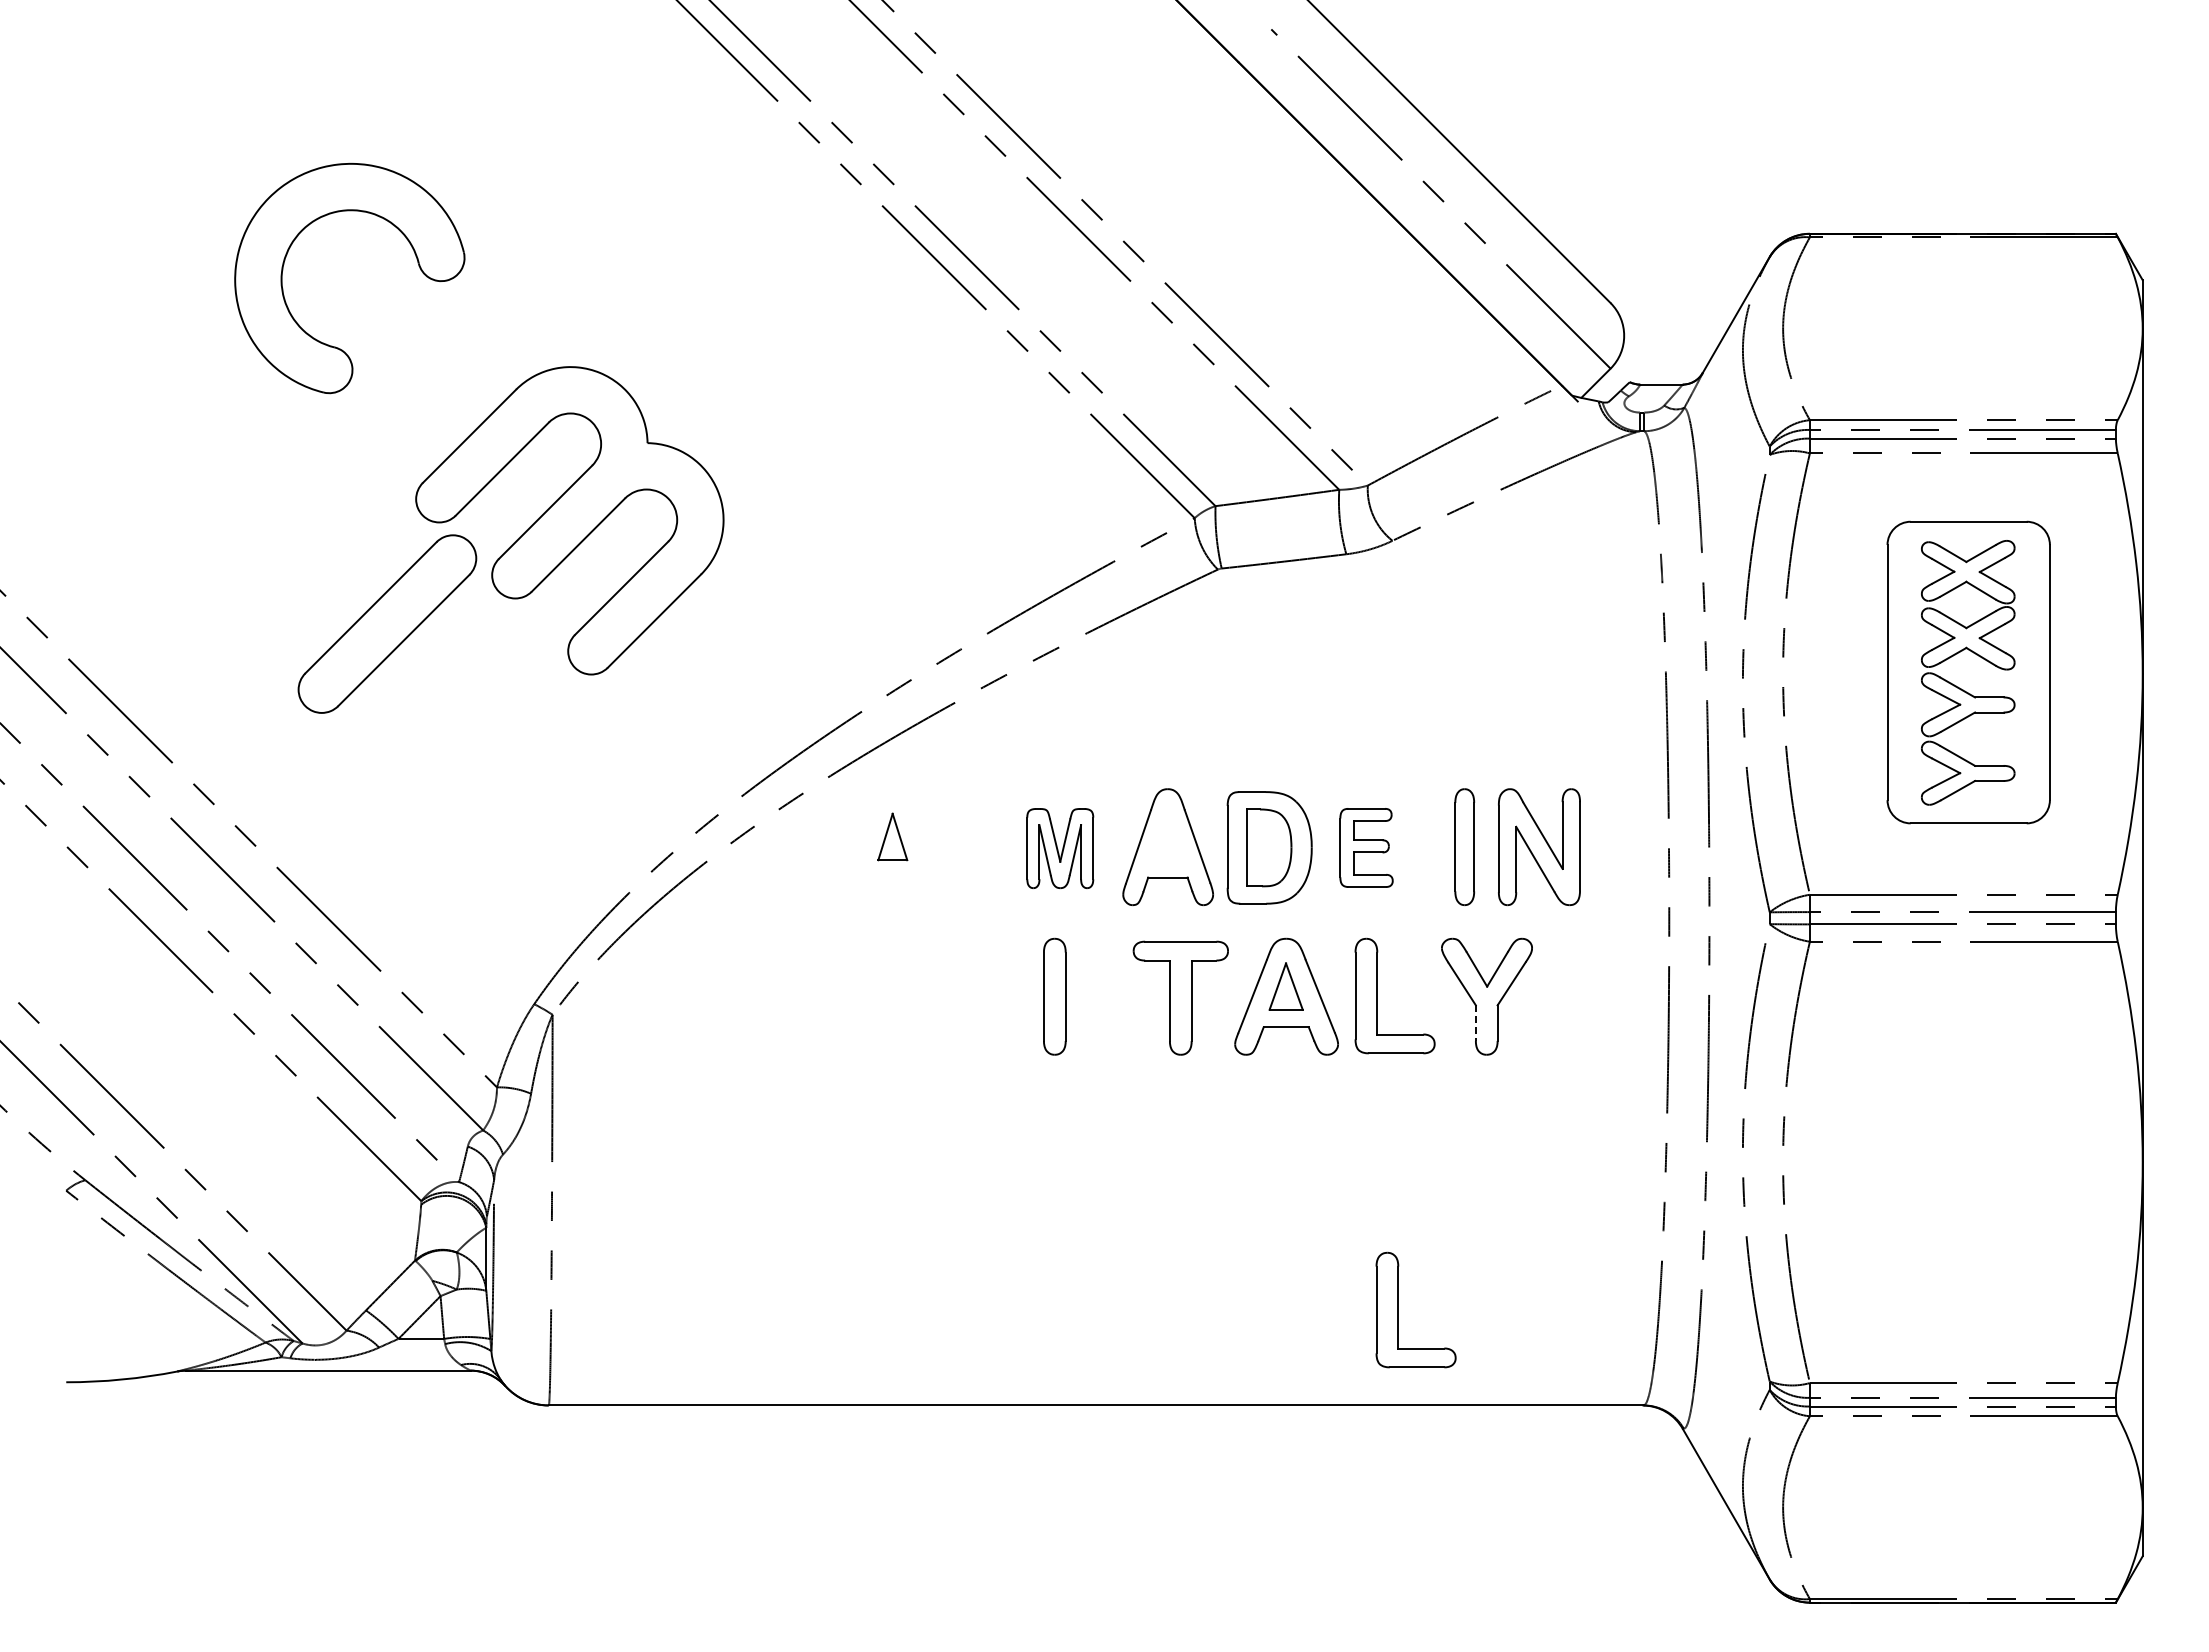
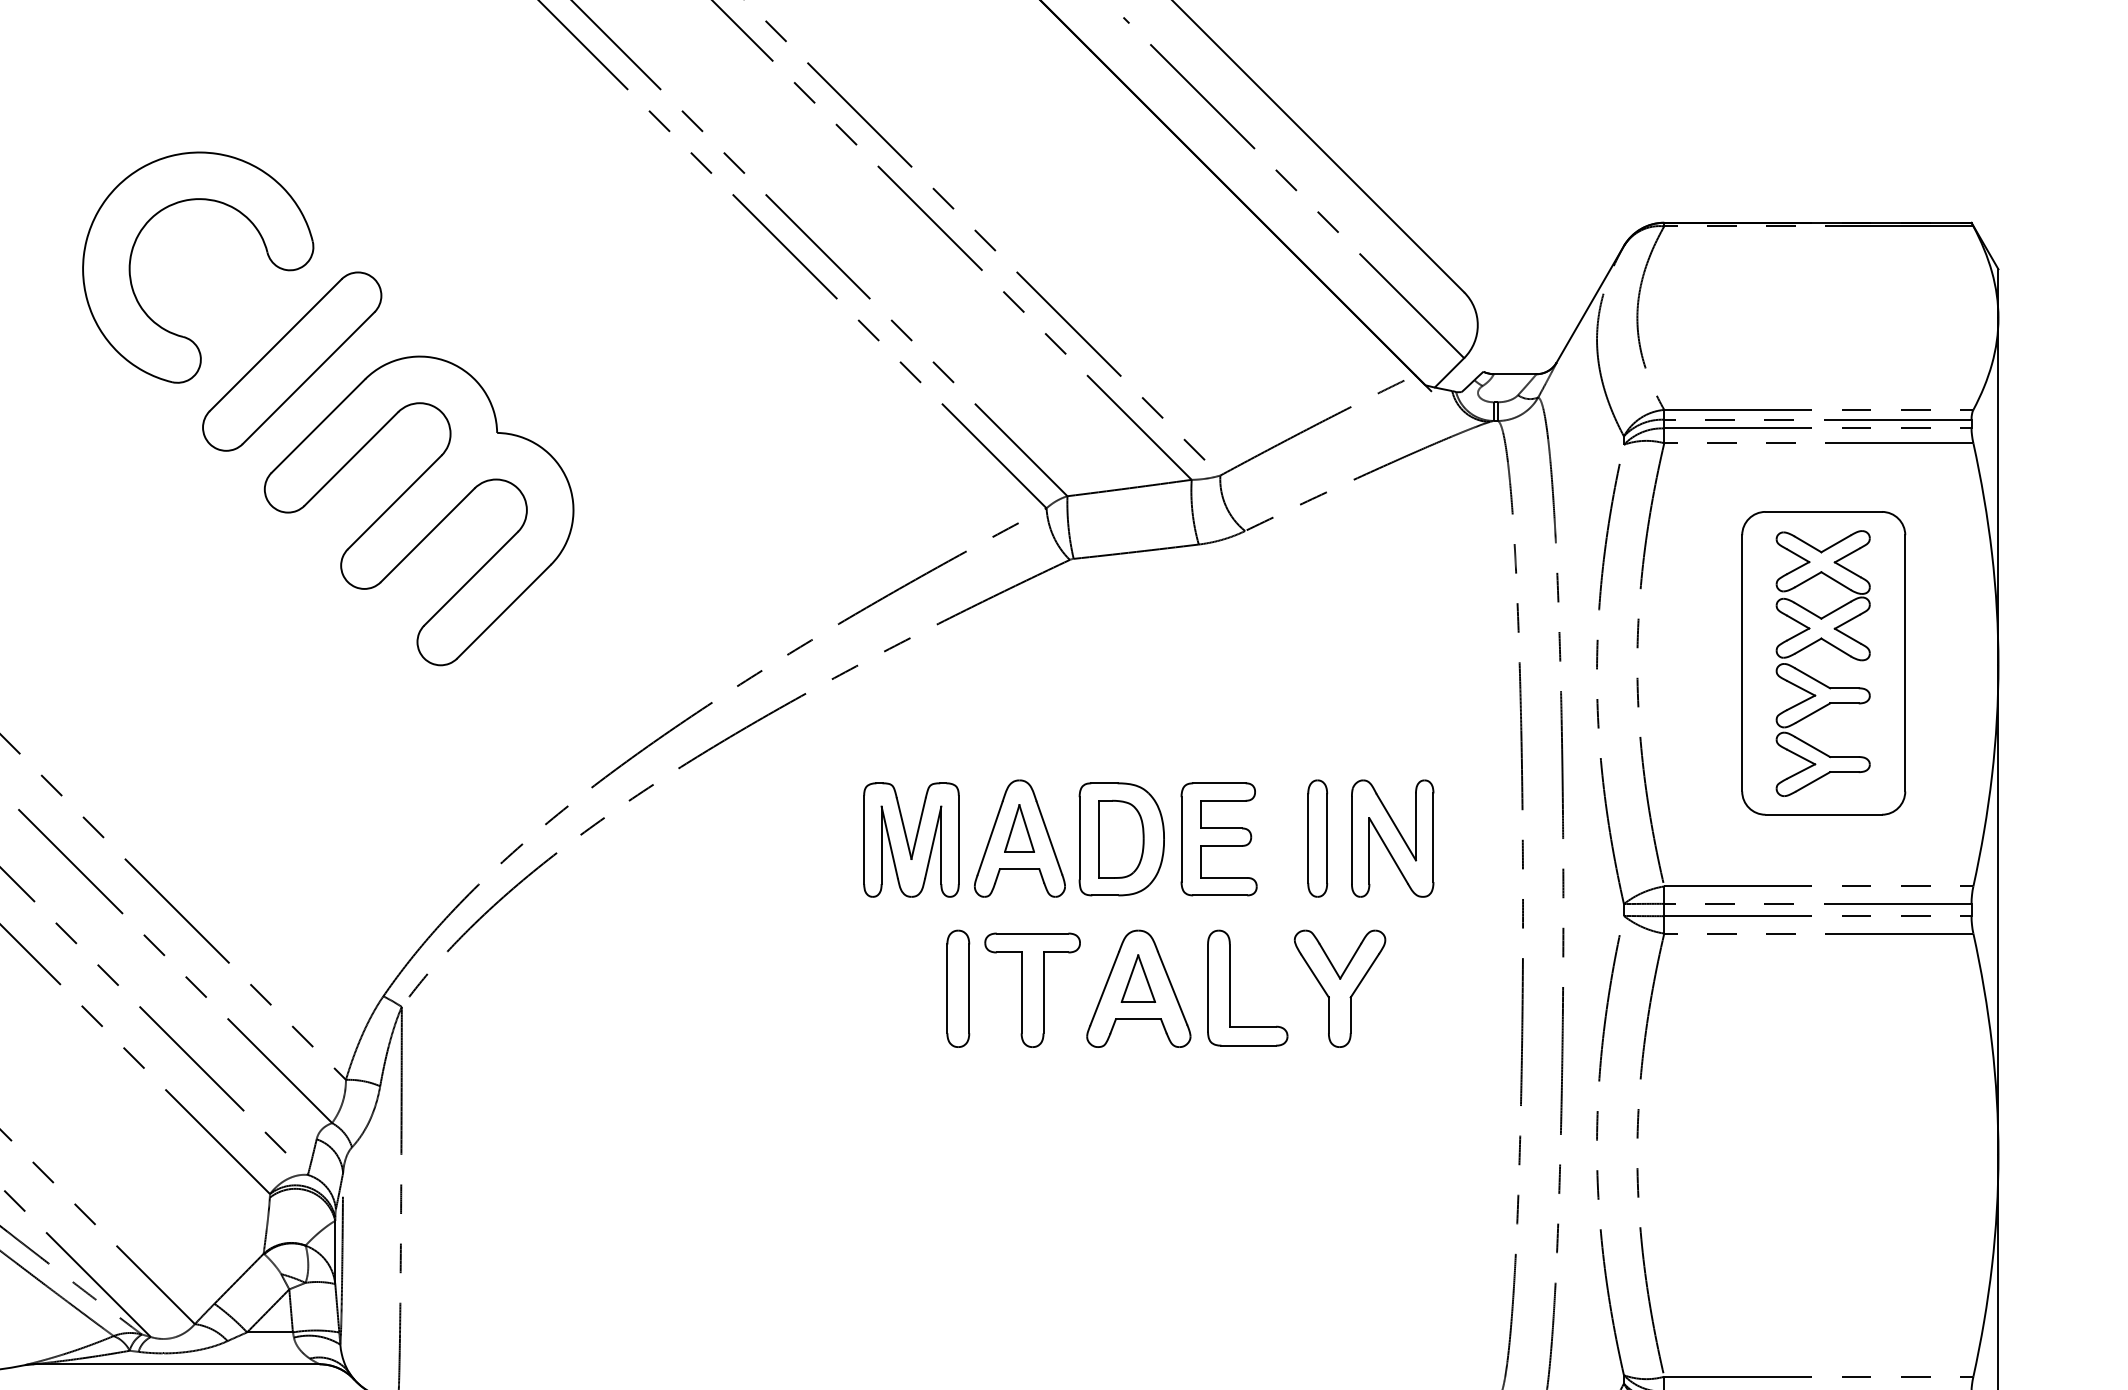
part: (387, 623) -> (292, 361), moved
part: (892, 836) -> (1019, 827), moved
part: (1366, 847) -> (1219, 838), size x1.43
part: (1060, 848) -> (911, 839), size x1.43
part: (1054, 996) -> (957, 988), moved
line: (1475, 1023) -> (1328, 1015), dashed -> solid
part: (1398, 1309) -> (1251, 1302), removed

